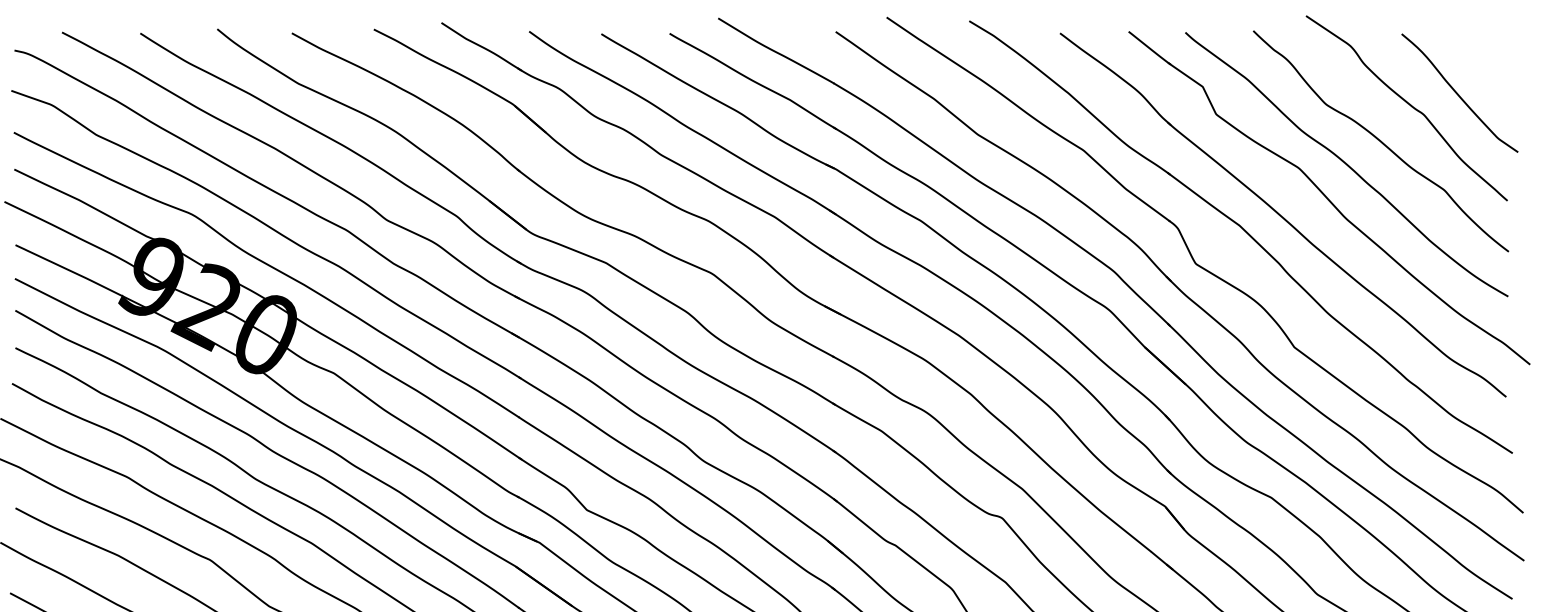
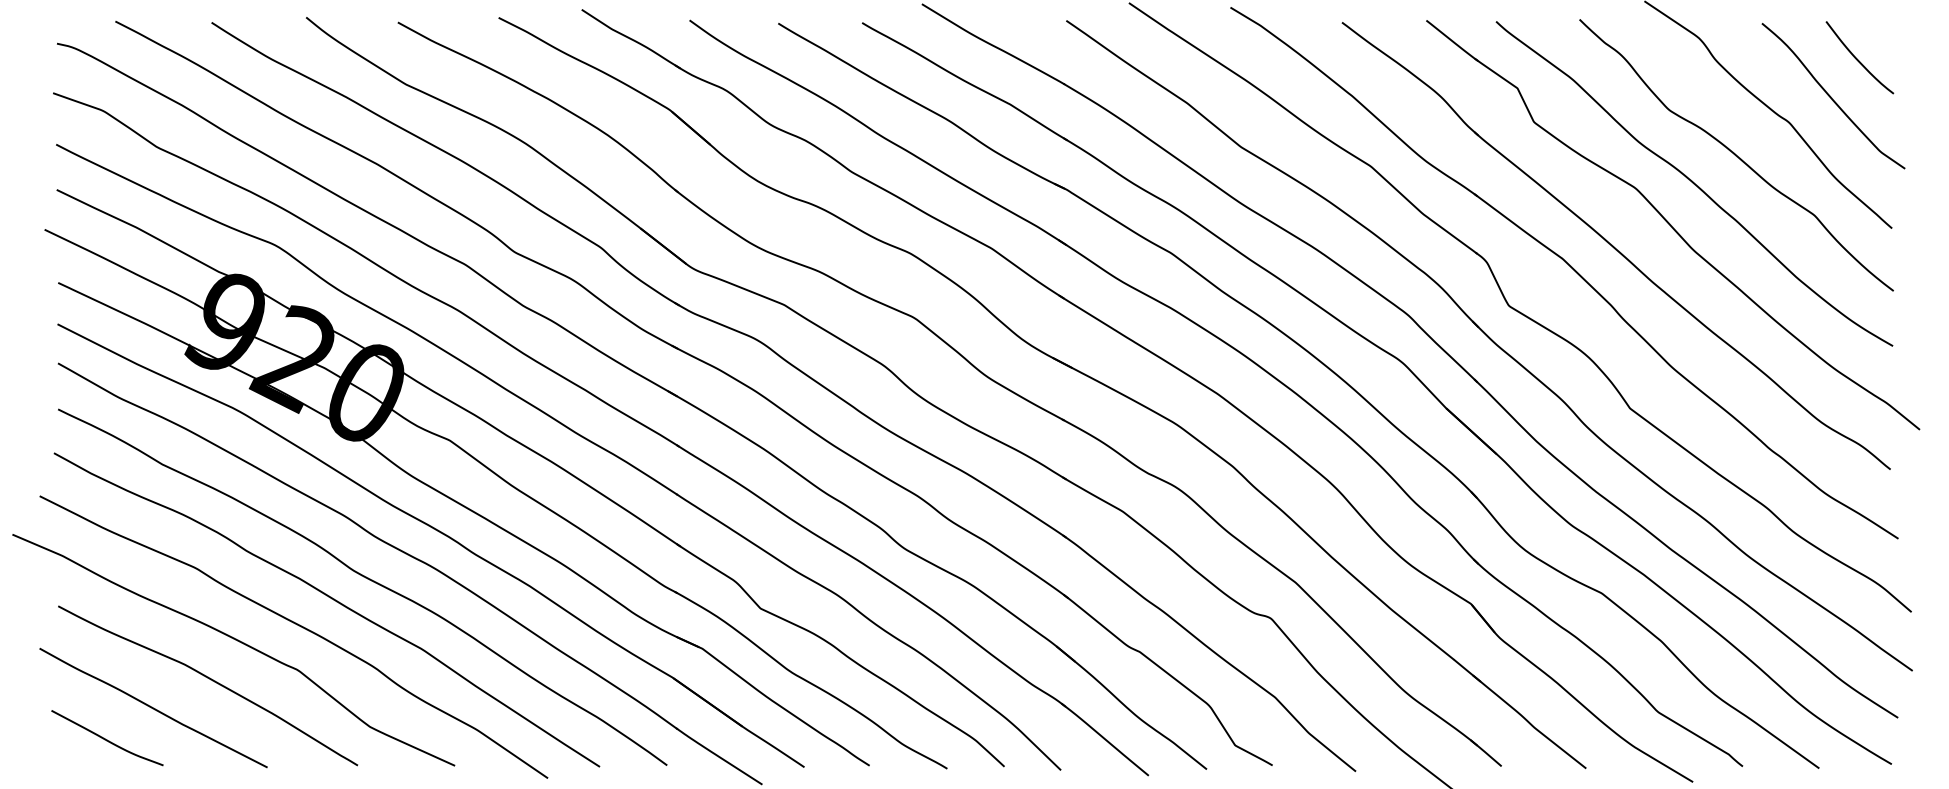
curve: (1479, 62) -> (1857, 58), added

